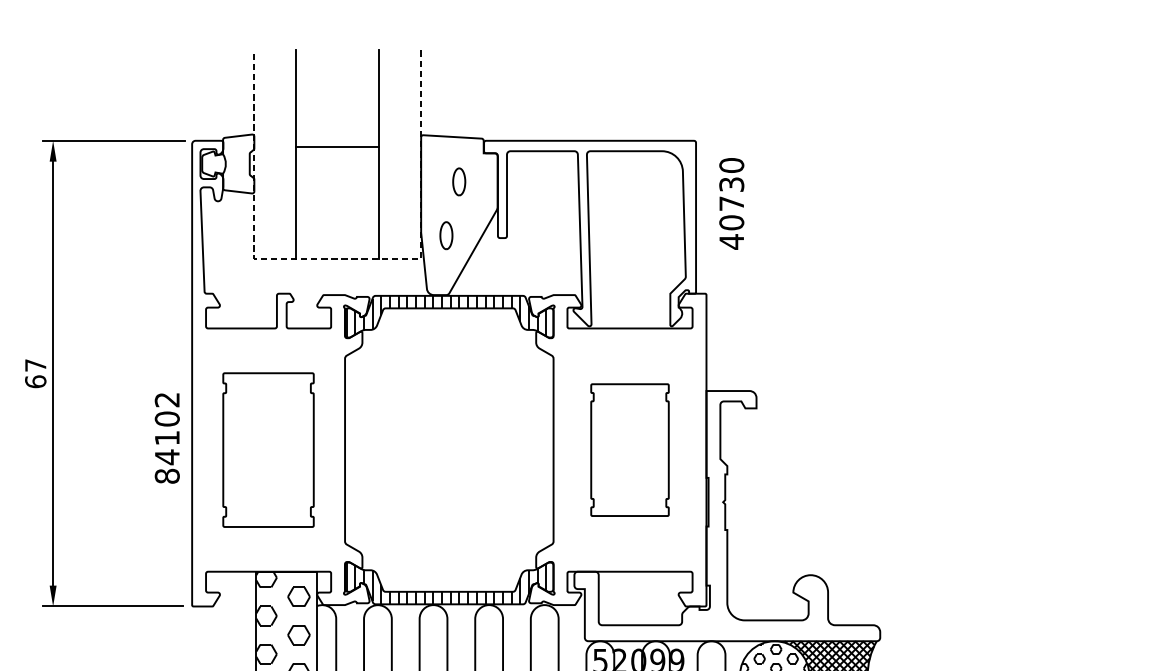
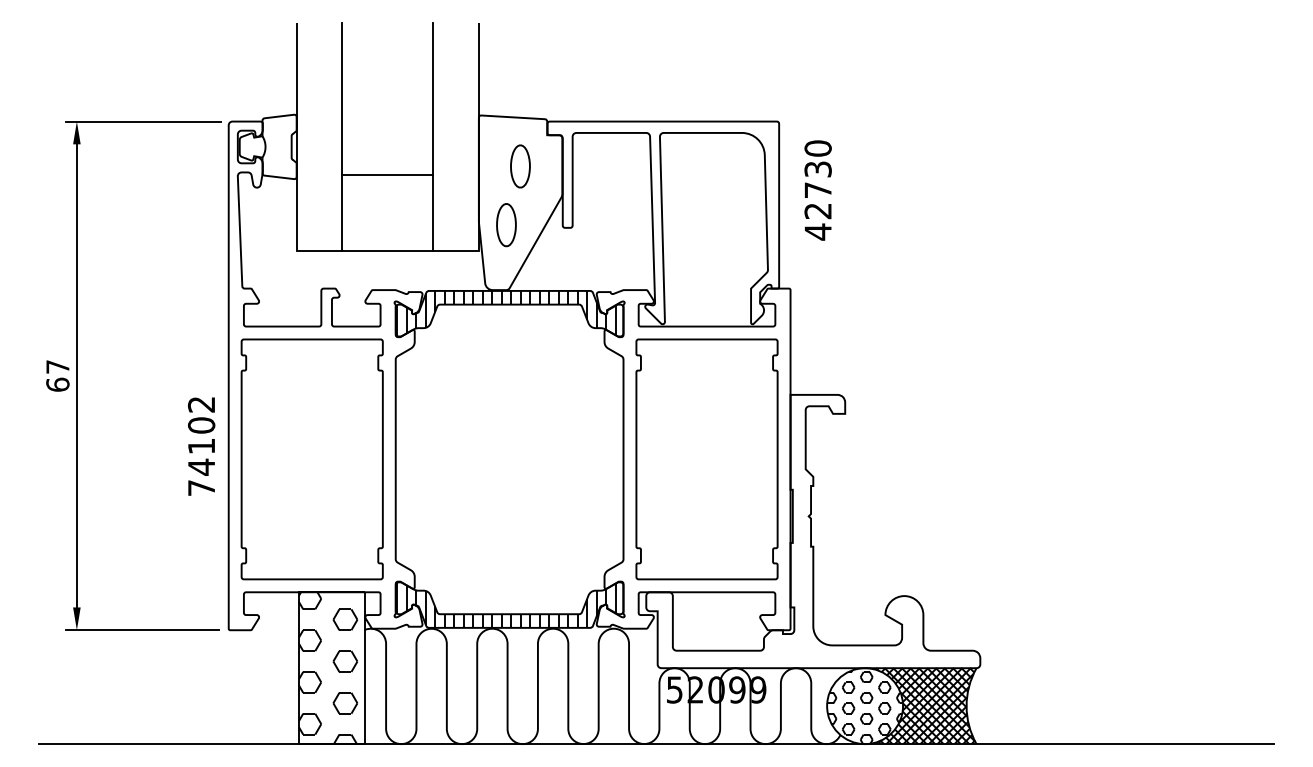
line: (337, 147) -> (387, 174), moved
part: (459, 181) -> (520, 166), size x1.43
text: (731, 222) -> (817, 210), 40730 -> 42730
part: (446, 235) -> (506, 225), size x1.43
line: (337, 258) -> (387, 250), dashed -> solid
part: (267, 450) -> (311, 459), size x1.43
part: (629, 450) -> (706, 459), size x1.67
text: (167, 475) -> (201, 487), 84102 -> 74102

